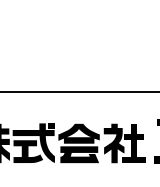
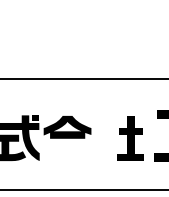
fill: (113, 143) -> (107, 138), removed
fill: (79, 154) -> (68, 151), removed

